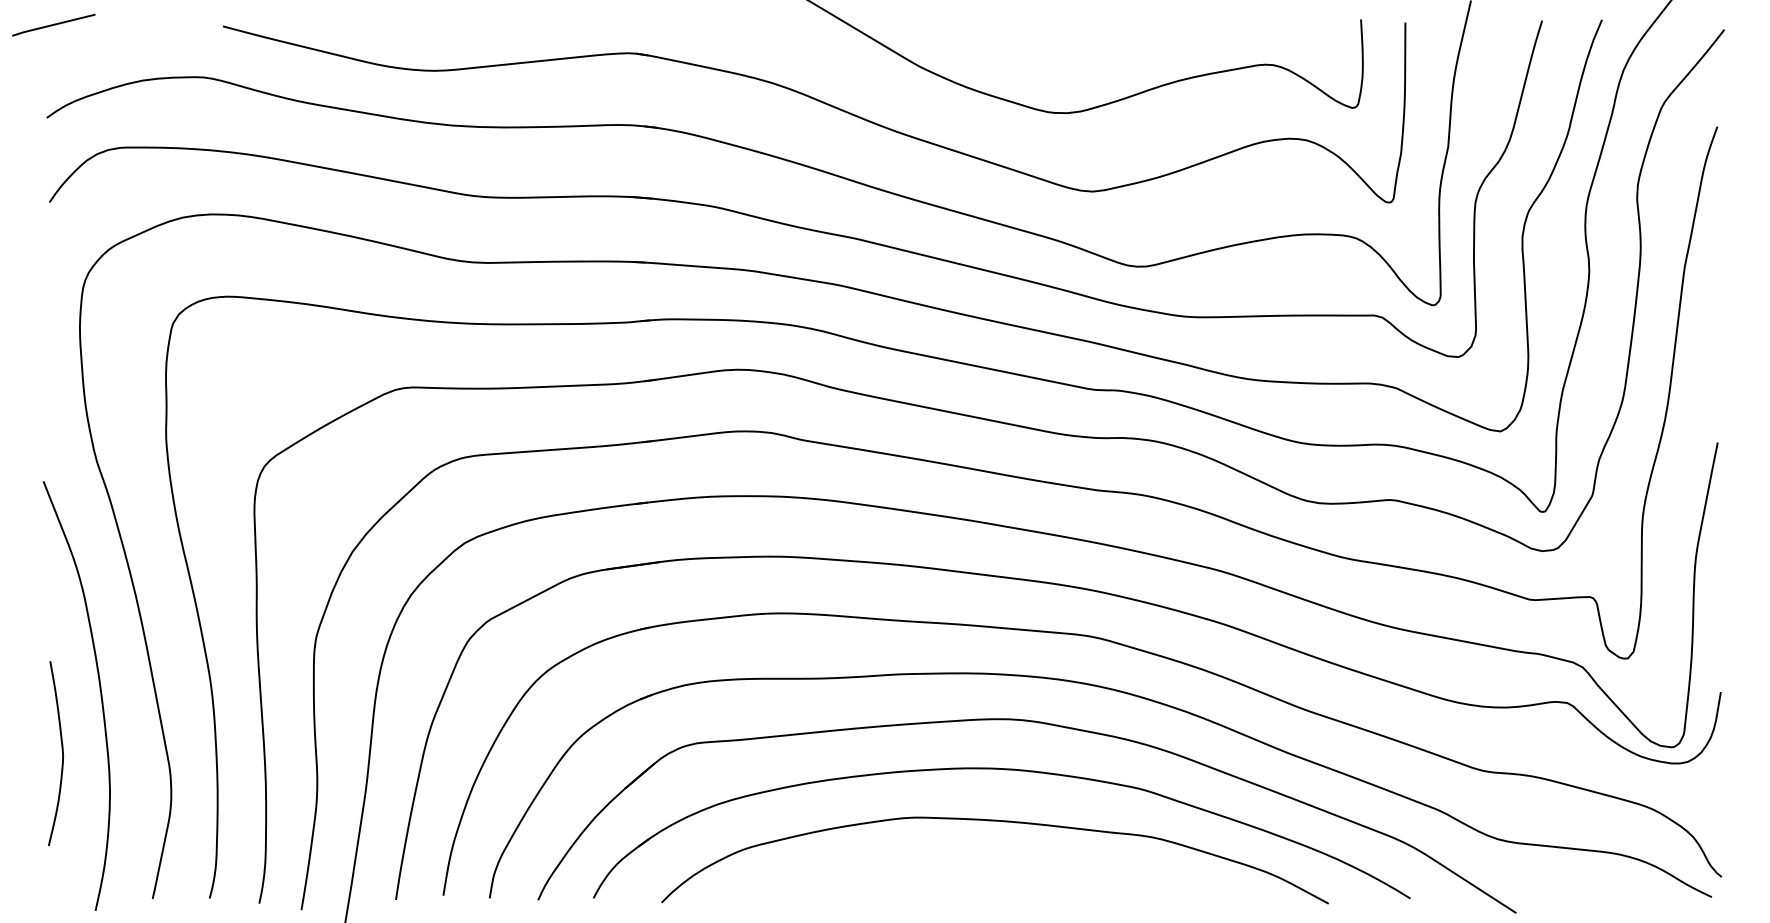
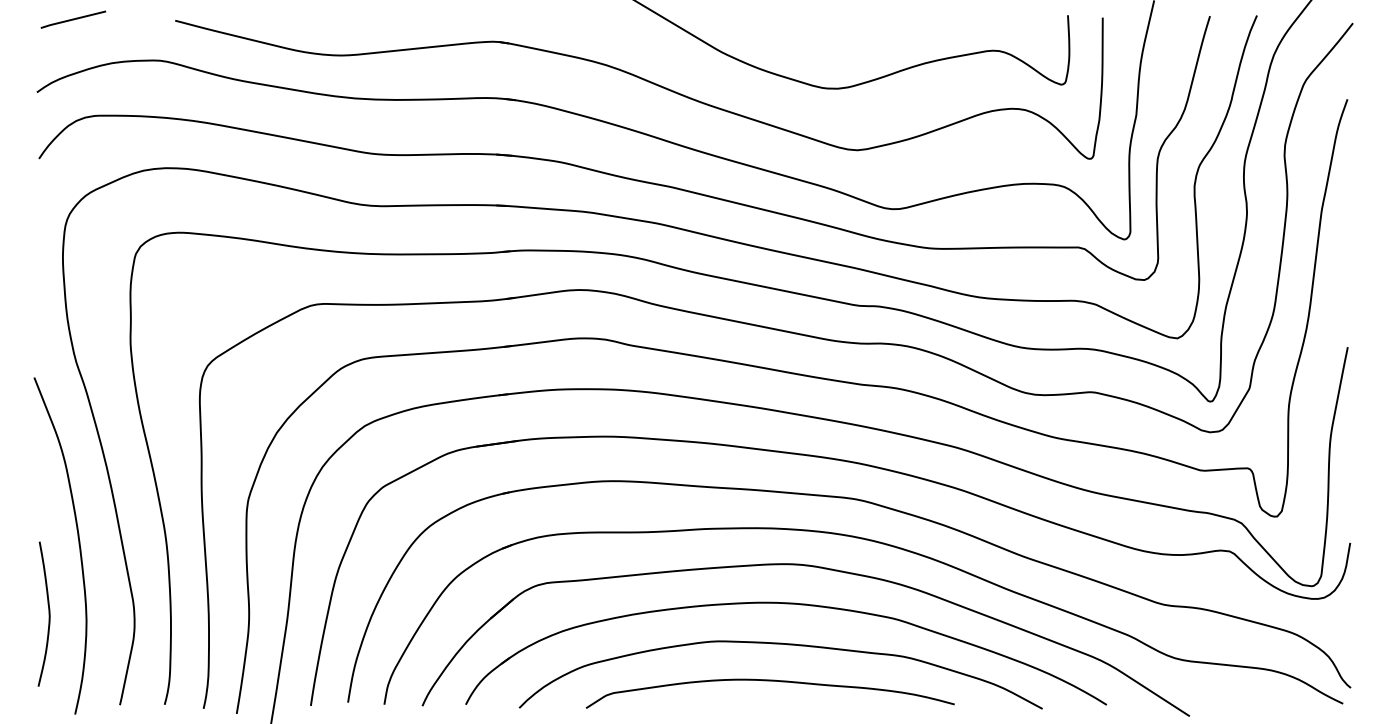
line: (53, 24) -> (73, 19), moved
curve: (61, 752) -> (48, 613), moved
curve: (980, 868) -> (769, 681), added

